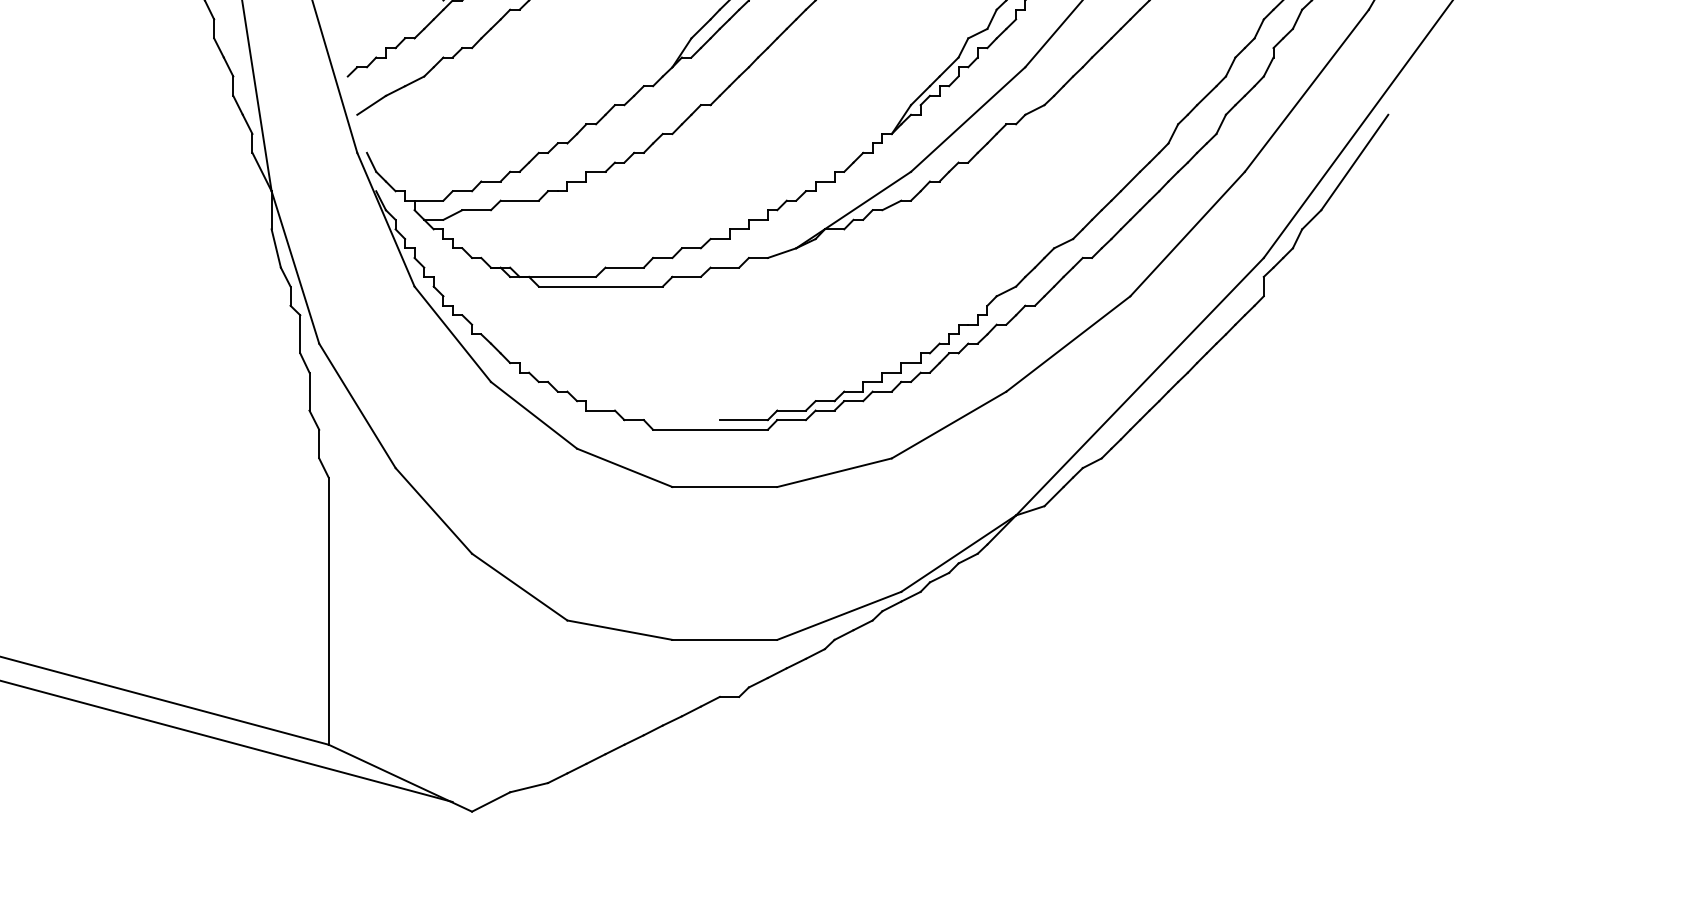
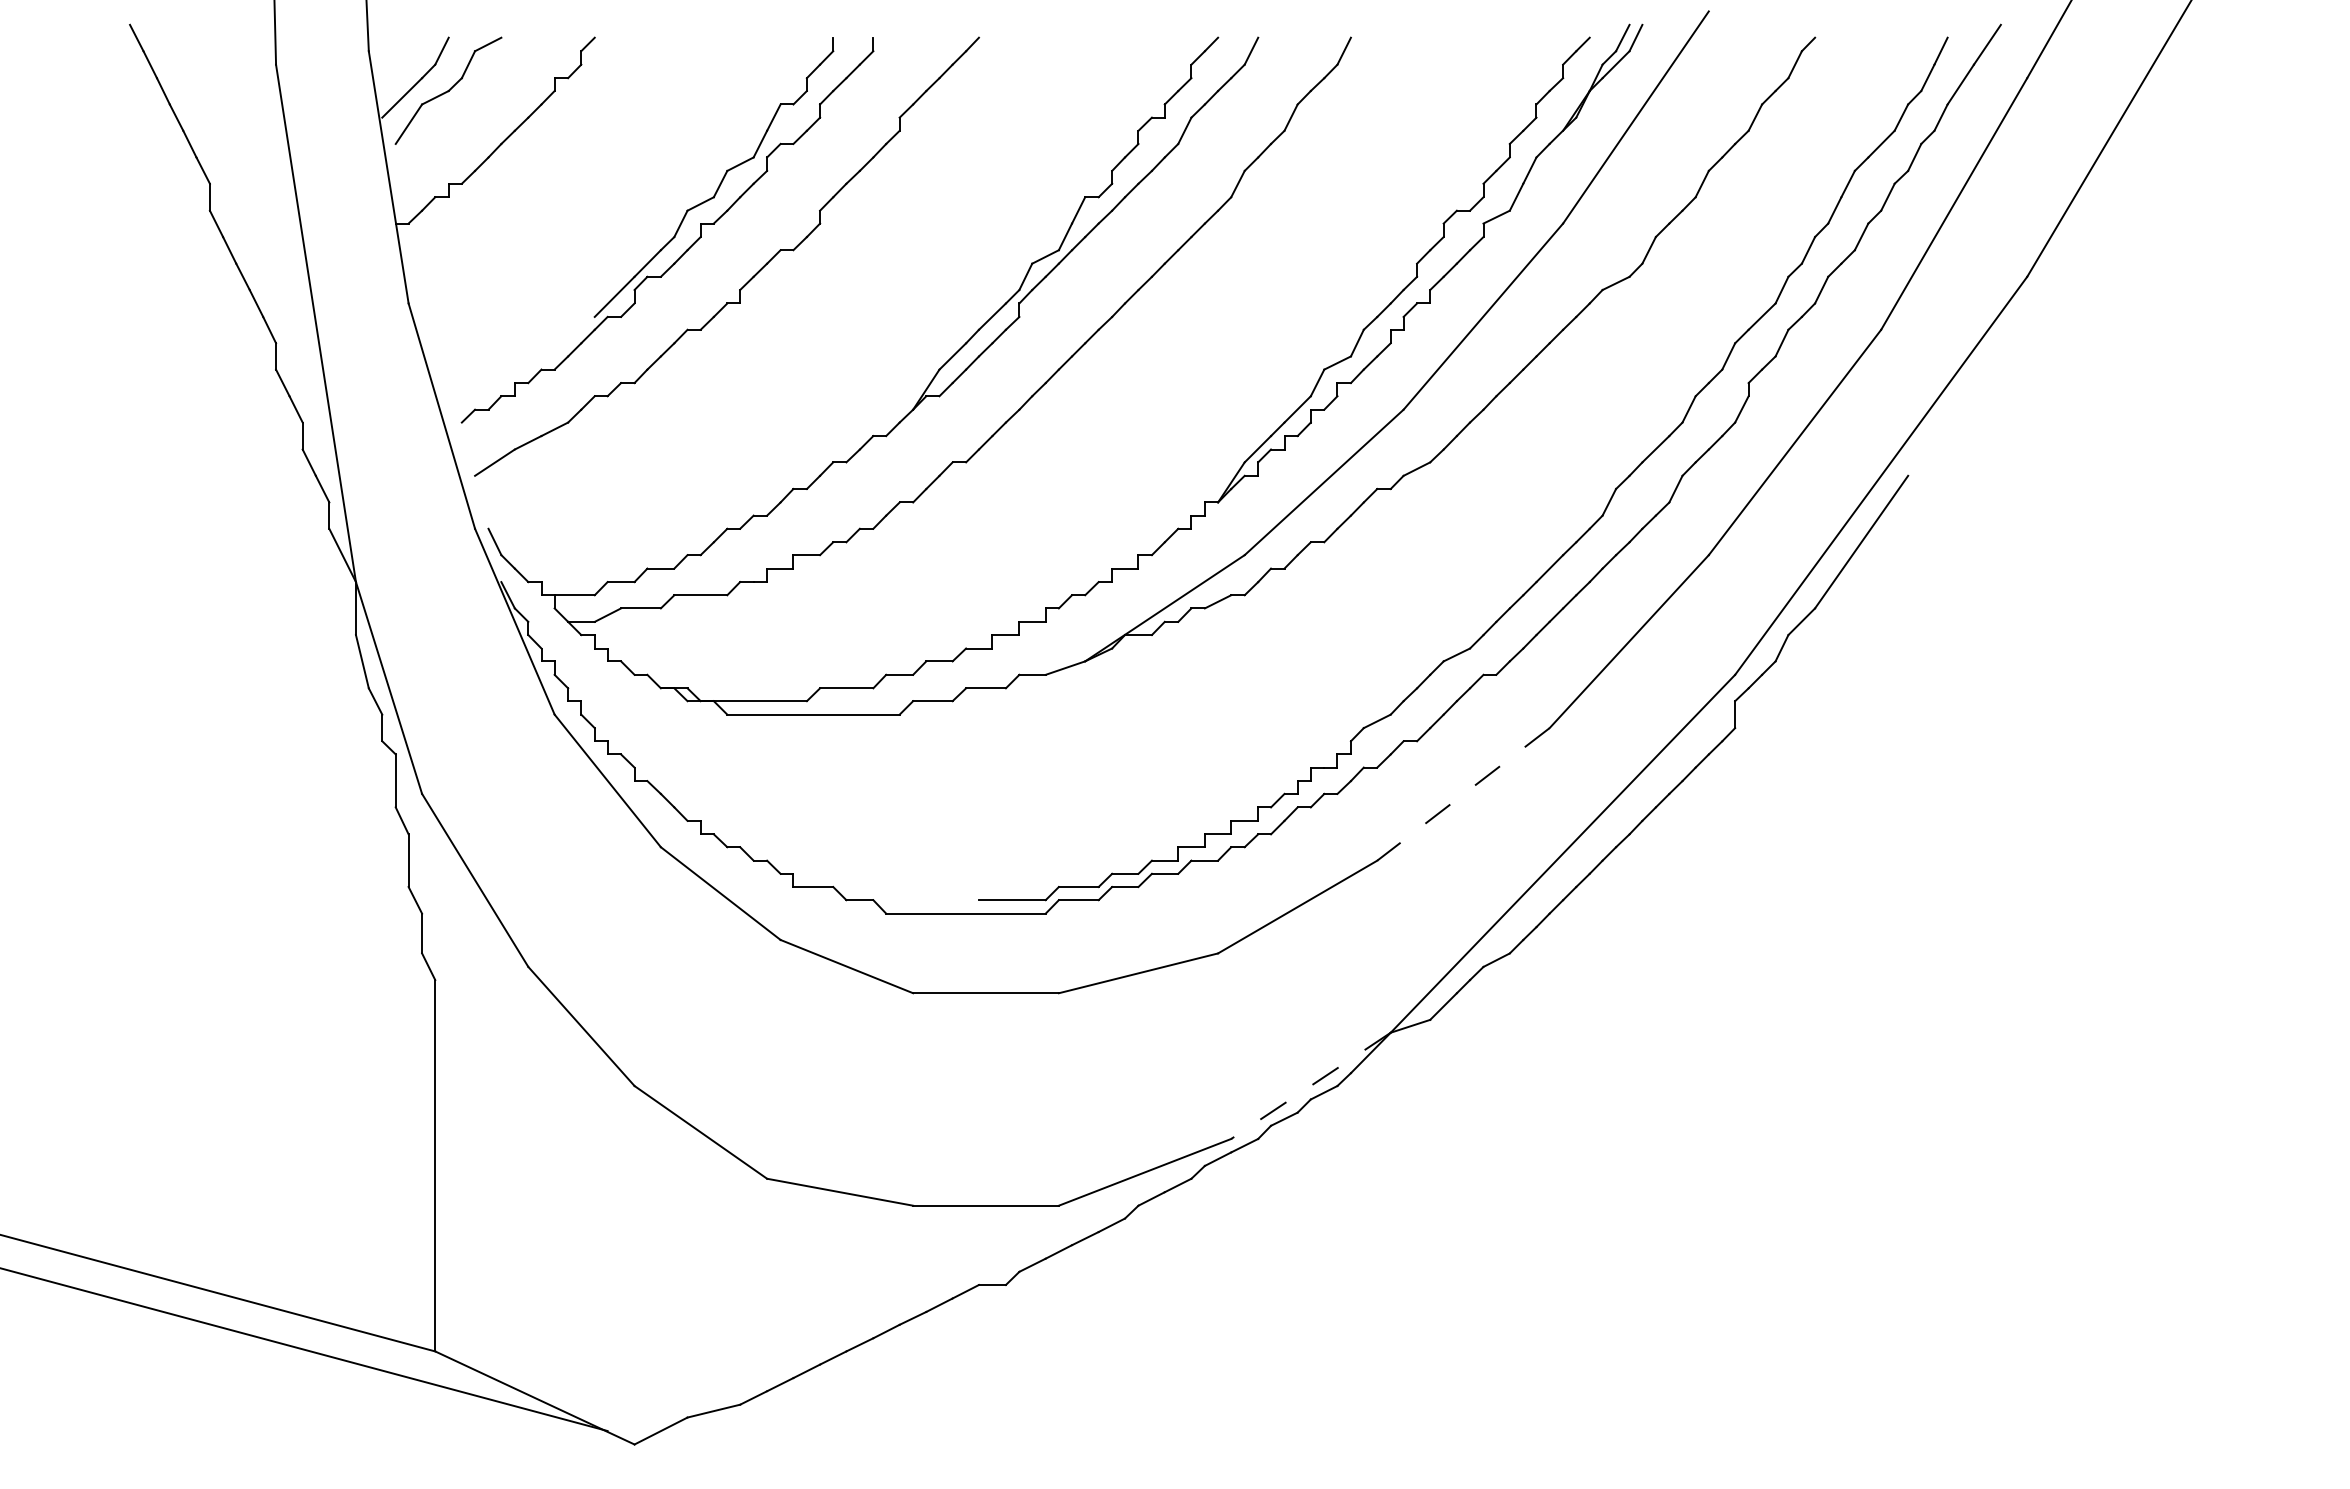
line: (1068, 344) -> (1463, 794), solid -> dashed
line: (959, 553) -> (1311, 1085), solid -> dashed

